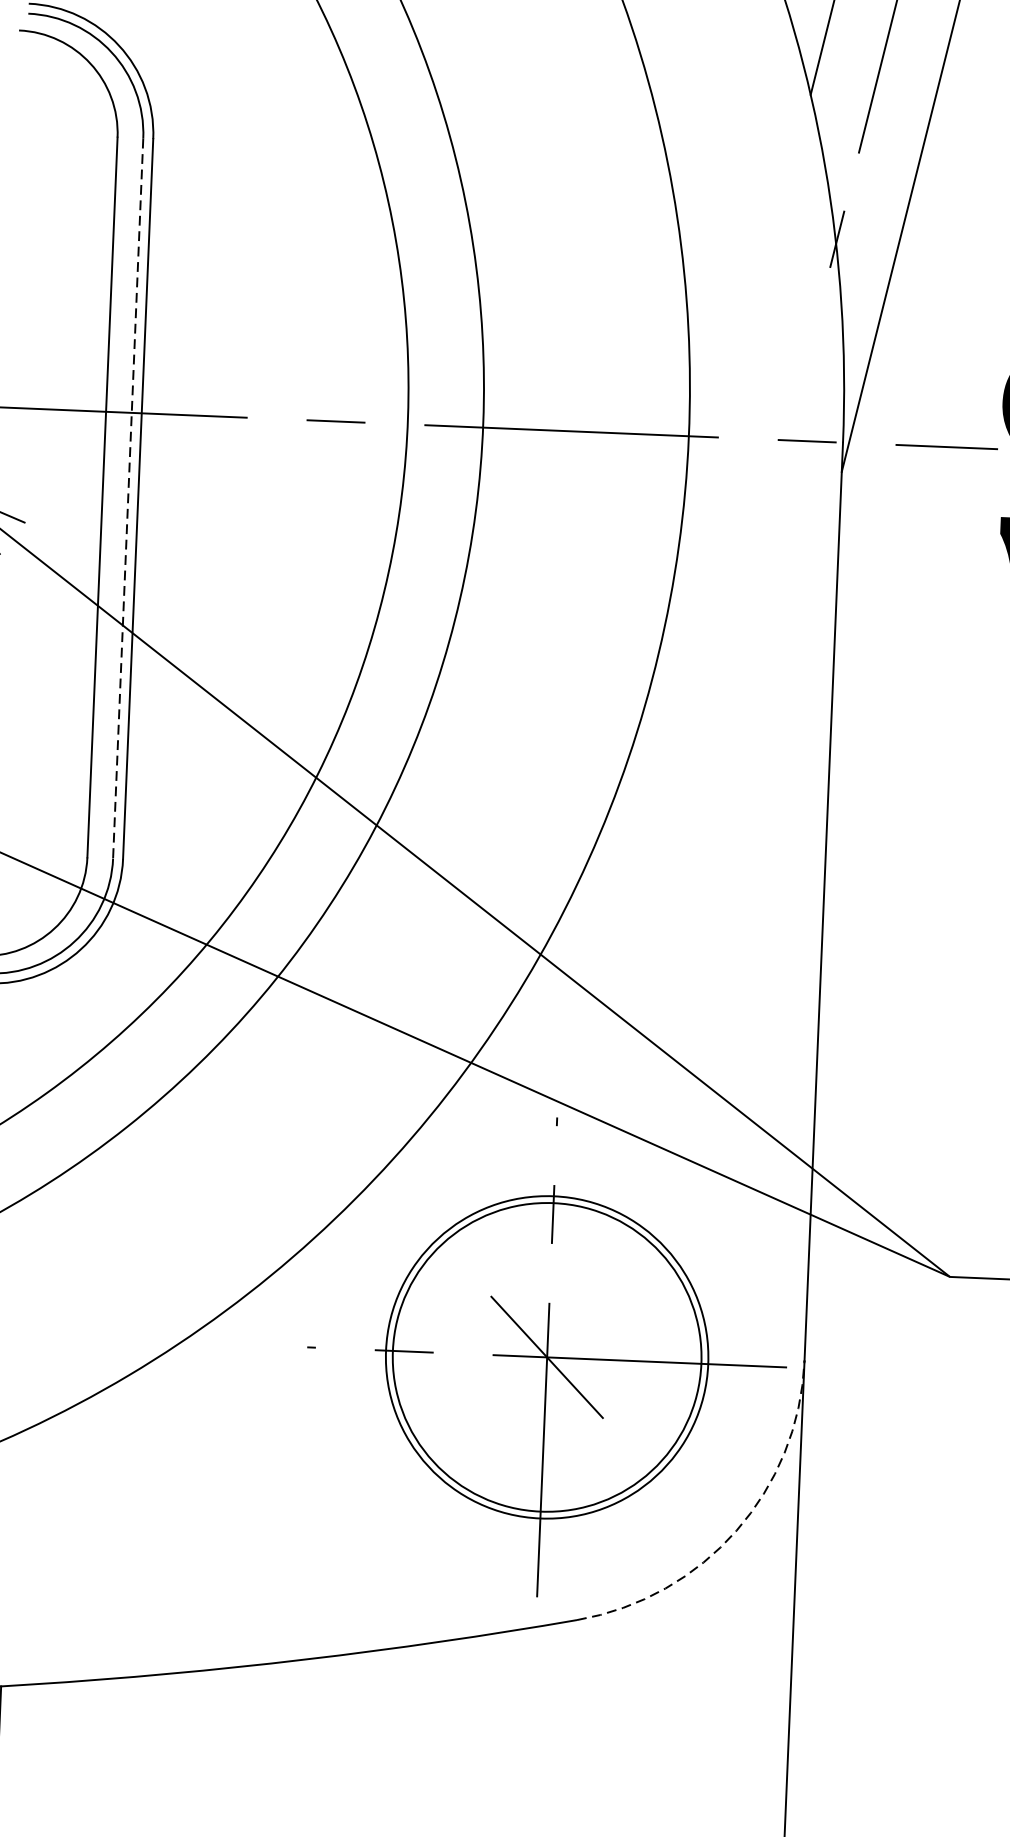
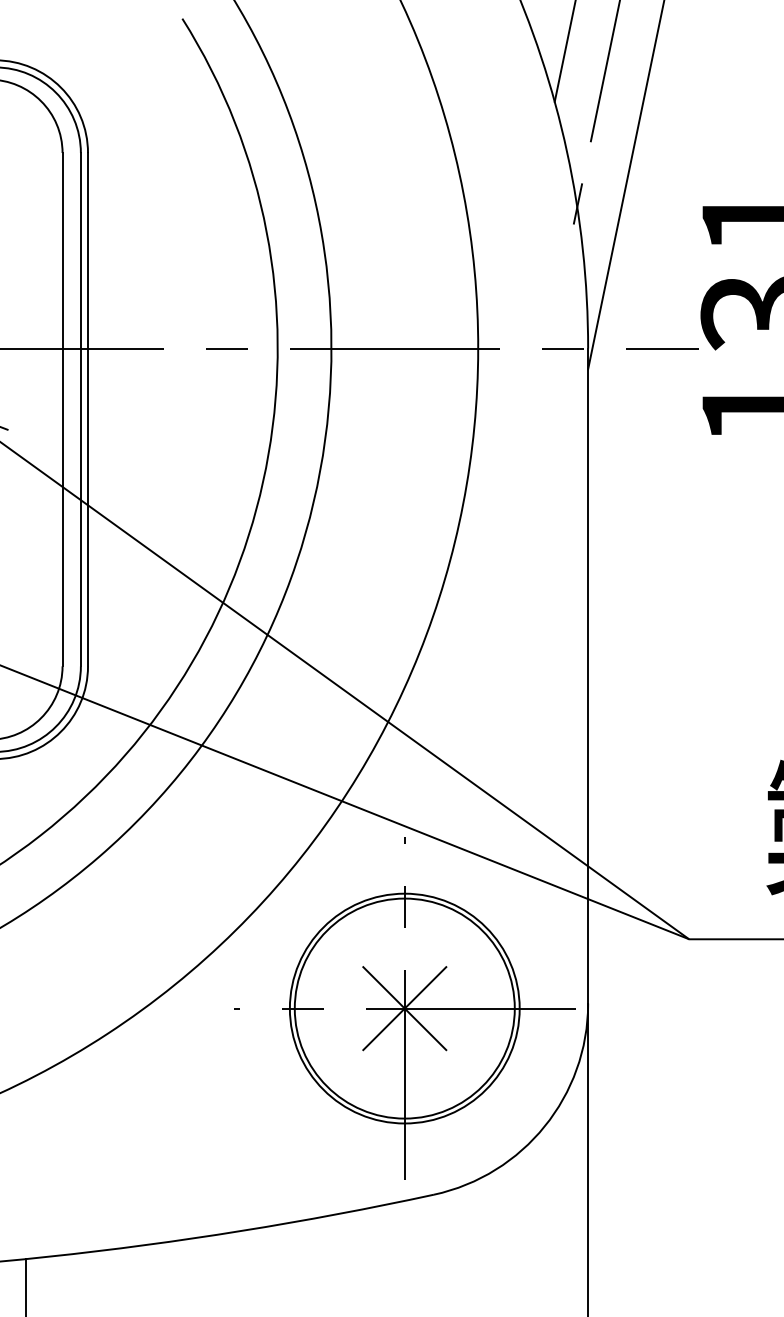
line: (127, 498) -> (80, 409), dashed -> solid
line: (546, 1357) -> (404, 1008), added
arc: (736, 1530) -> (544, 1126), dashed -> solid

